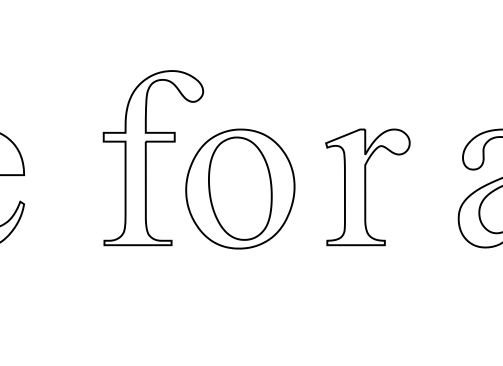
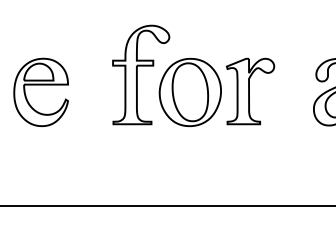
part: (367, 187) -> (250, 91), moved

